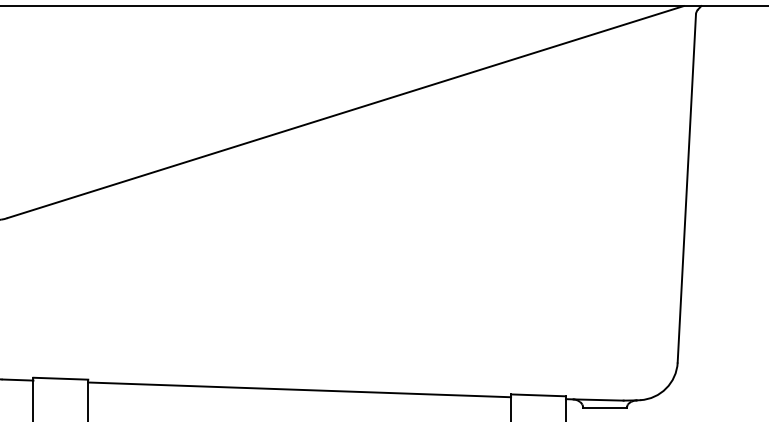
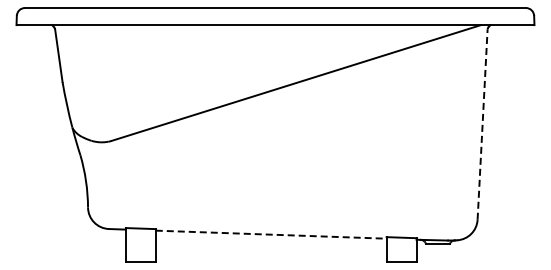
line: (686, 188) -> (482, 124), solid -> dashed
line: (300, 389) -> (271, 234), solid -> dashed

